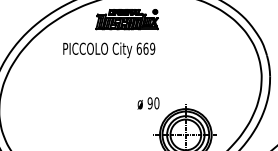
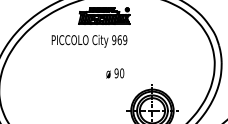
text: (138, 48) -> (113, 39), 669 -> 969
text: (148, 103) -> (115, 73), moved

